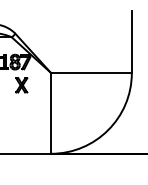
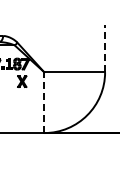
line: (132, 41) -> (105, 48), solid -> dashed
line: (51, 113) -> (44, 102), solid -> dashed

